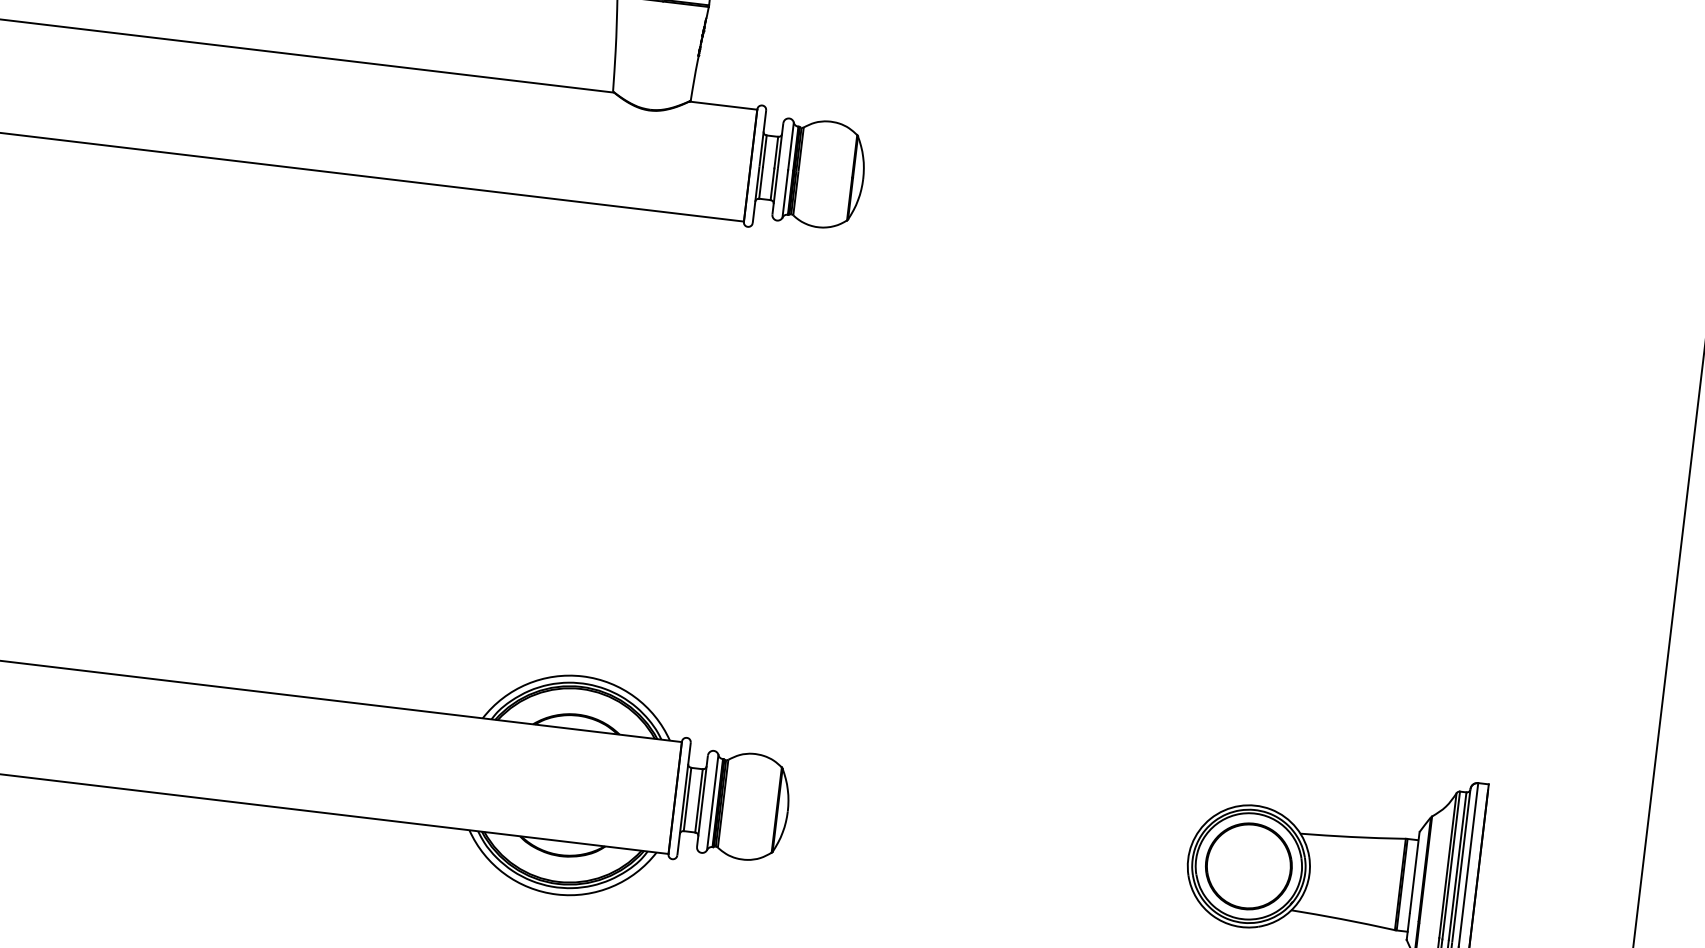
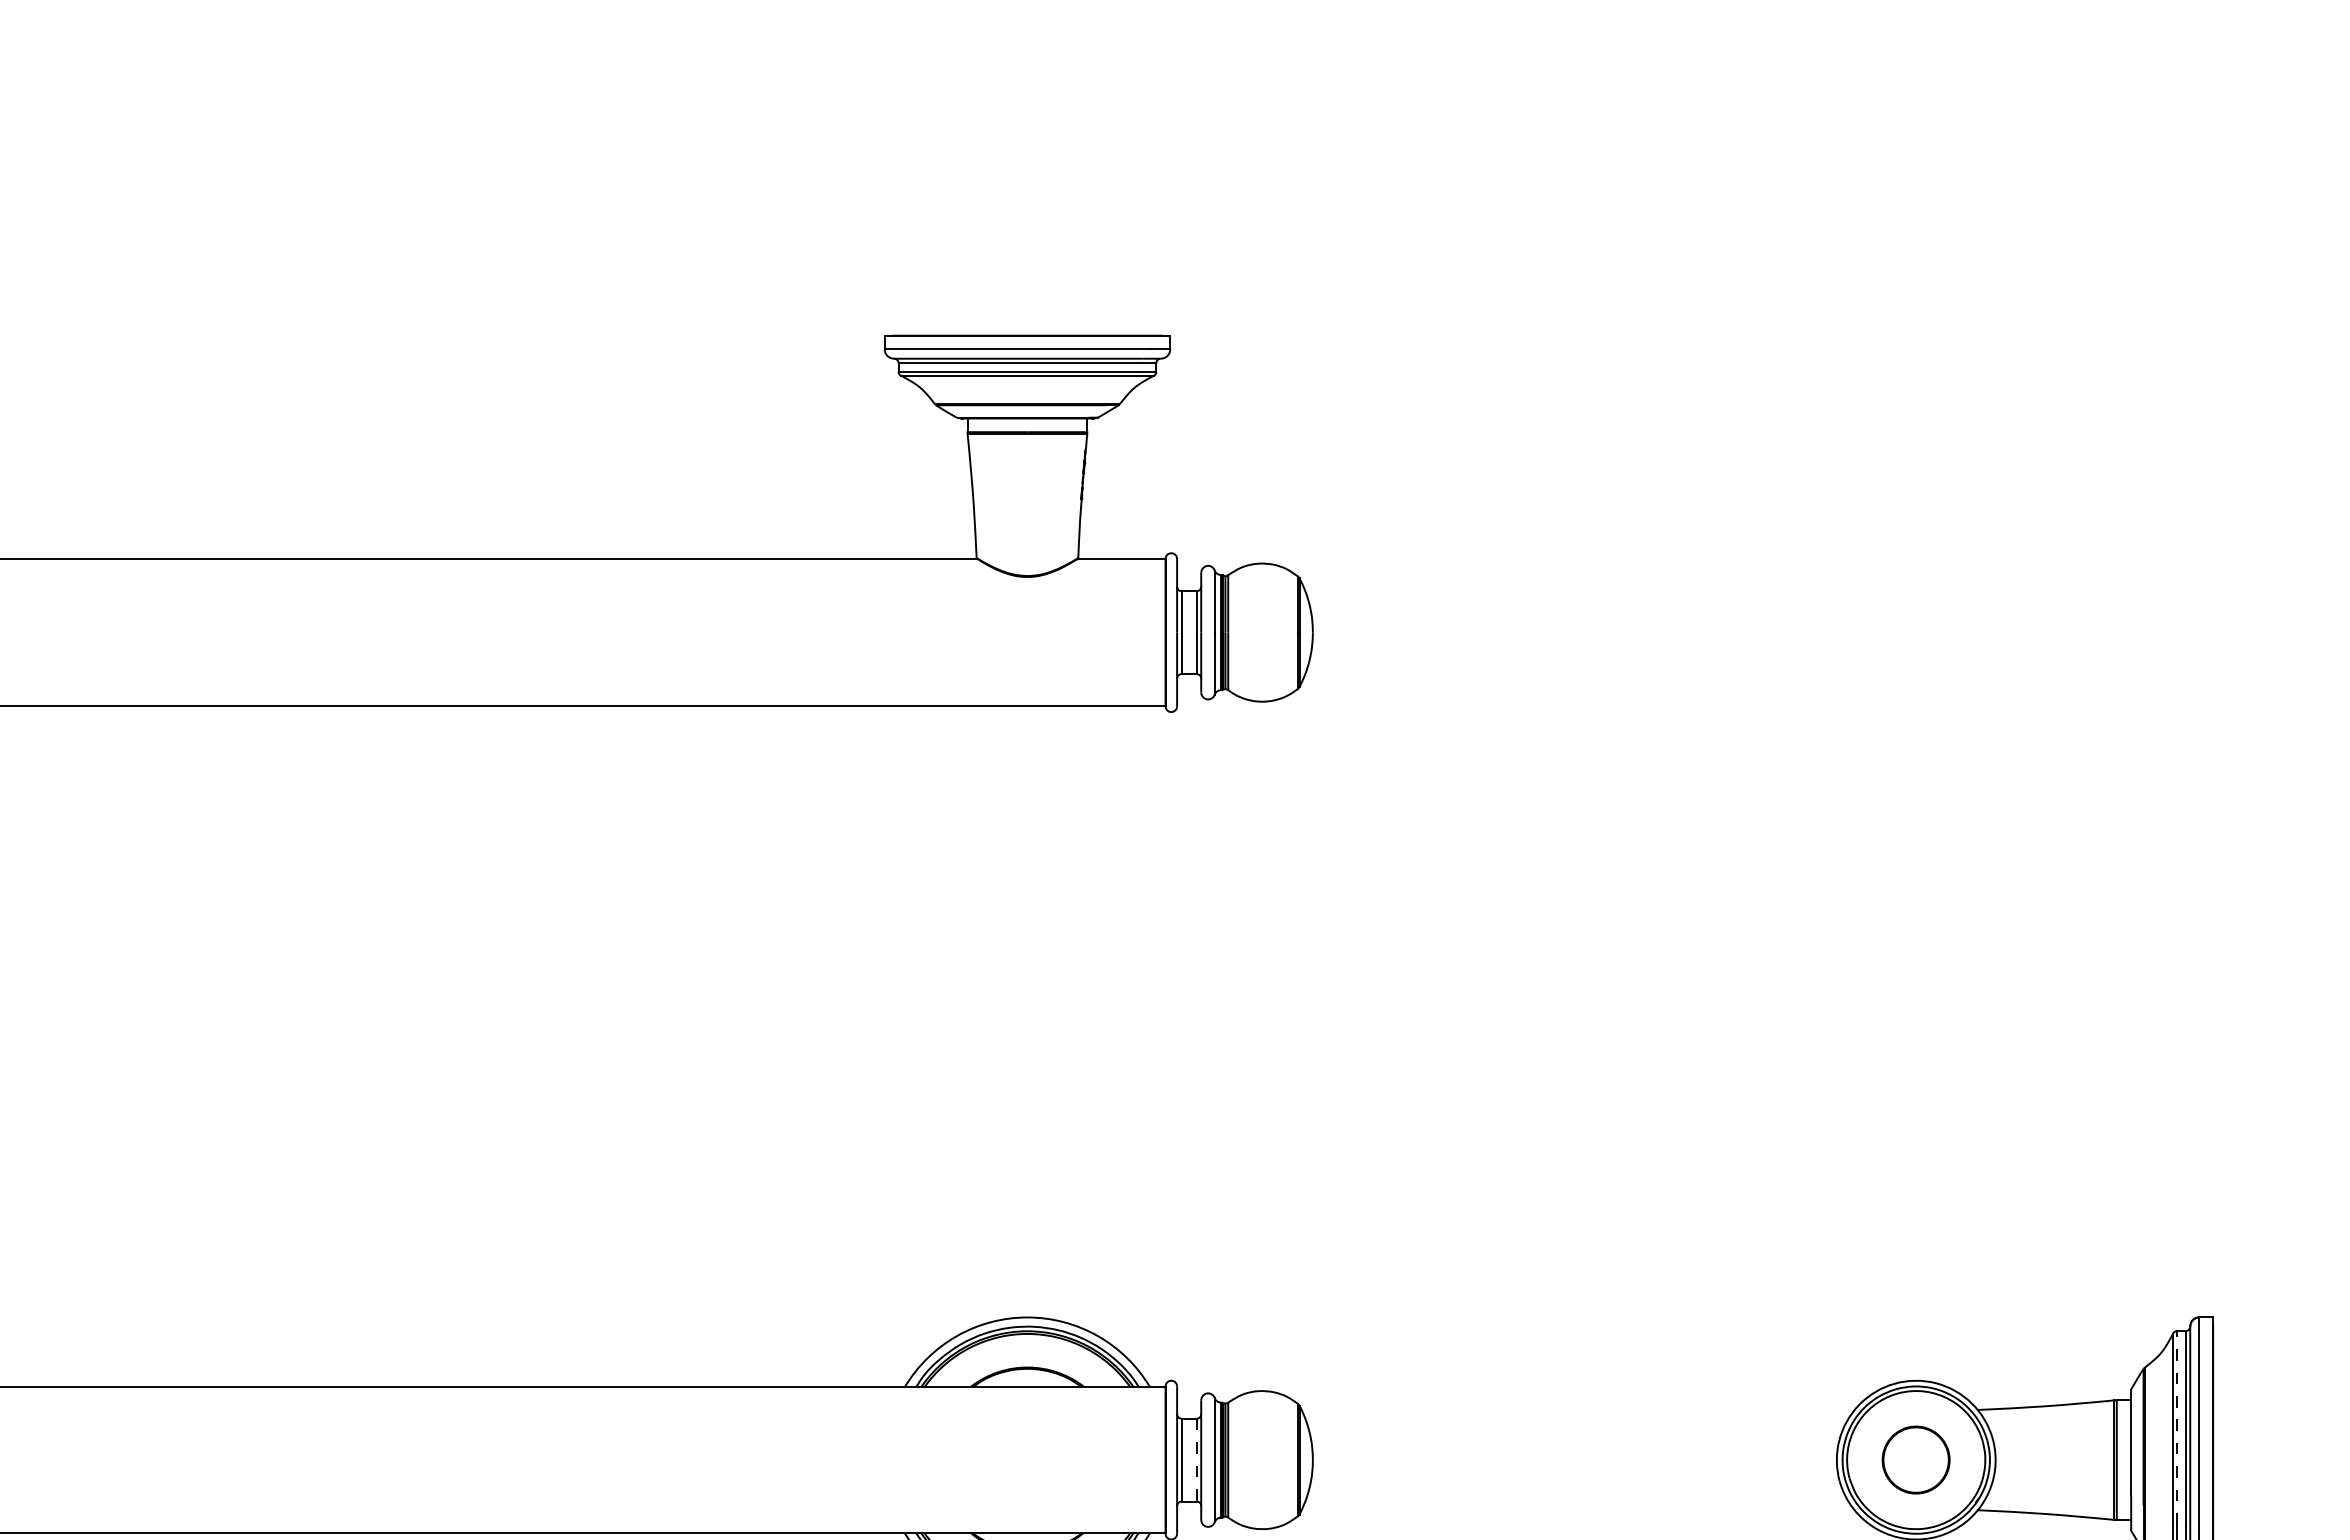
line: (698, 801) -> (1196, 1460), solid -> dashed
part: (1248, 865) -> (1915, 1459), size x0.6
line: (1451, 865) -> (2177, 1427), solid -> dashed

